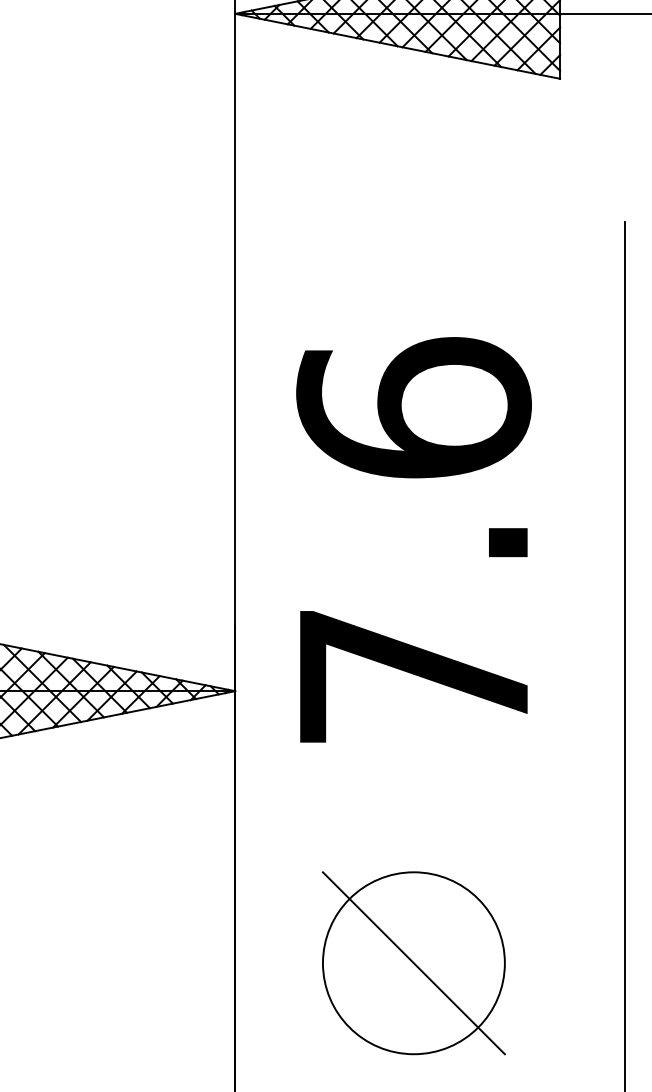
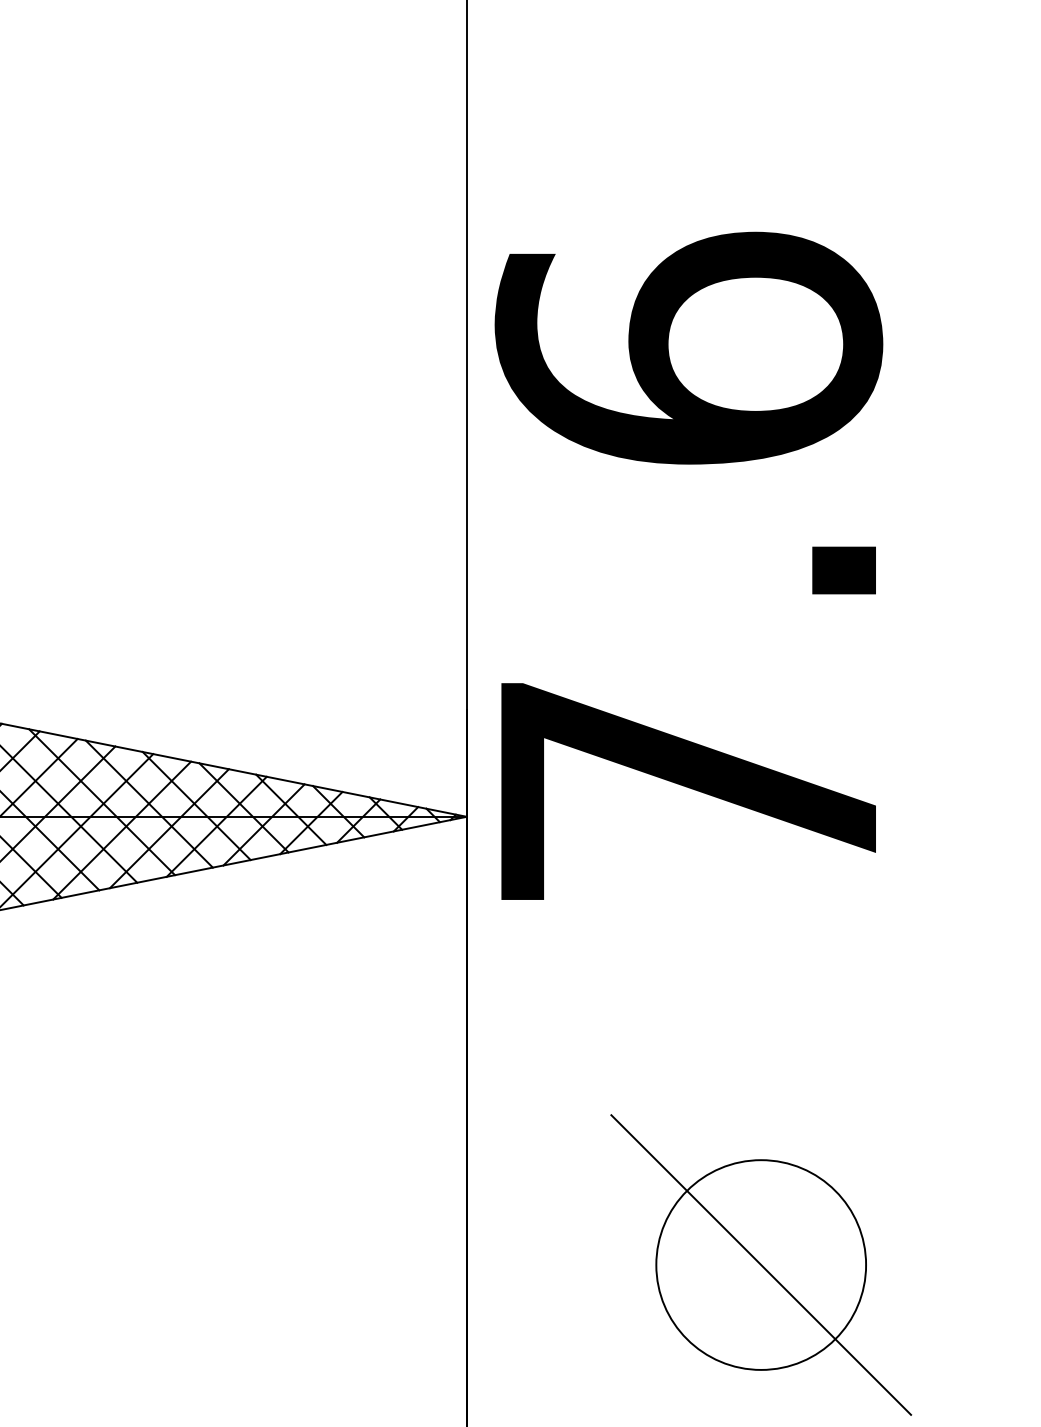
text: (413, 539) -> (688, 565), moved
circle: (413, 963) -> (760, 1265), size x0.7

